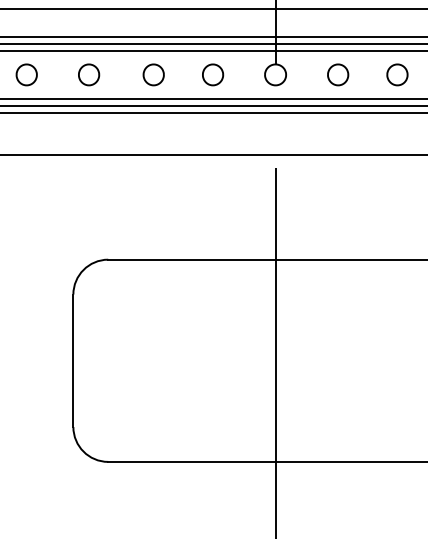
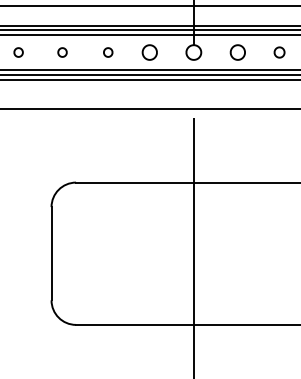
part: (26, 74) -> (18, 52), size x0.6
part: (88, 74) -> (62, 52), size x0.6
part: (154, 74) -> (108, 52), size x0.6
part: (397, 74) -> (279, 52), size x0.7

